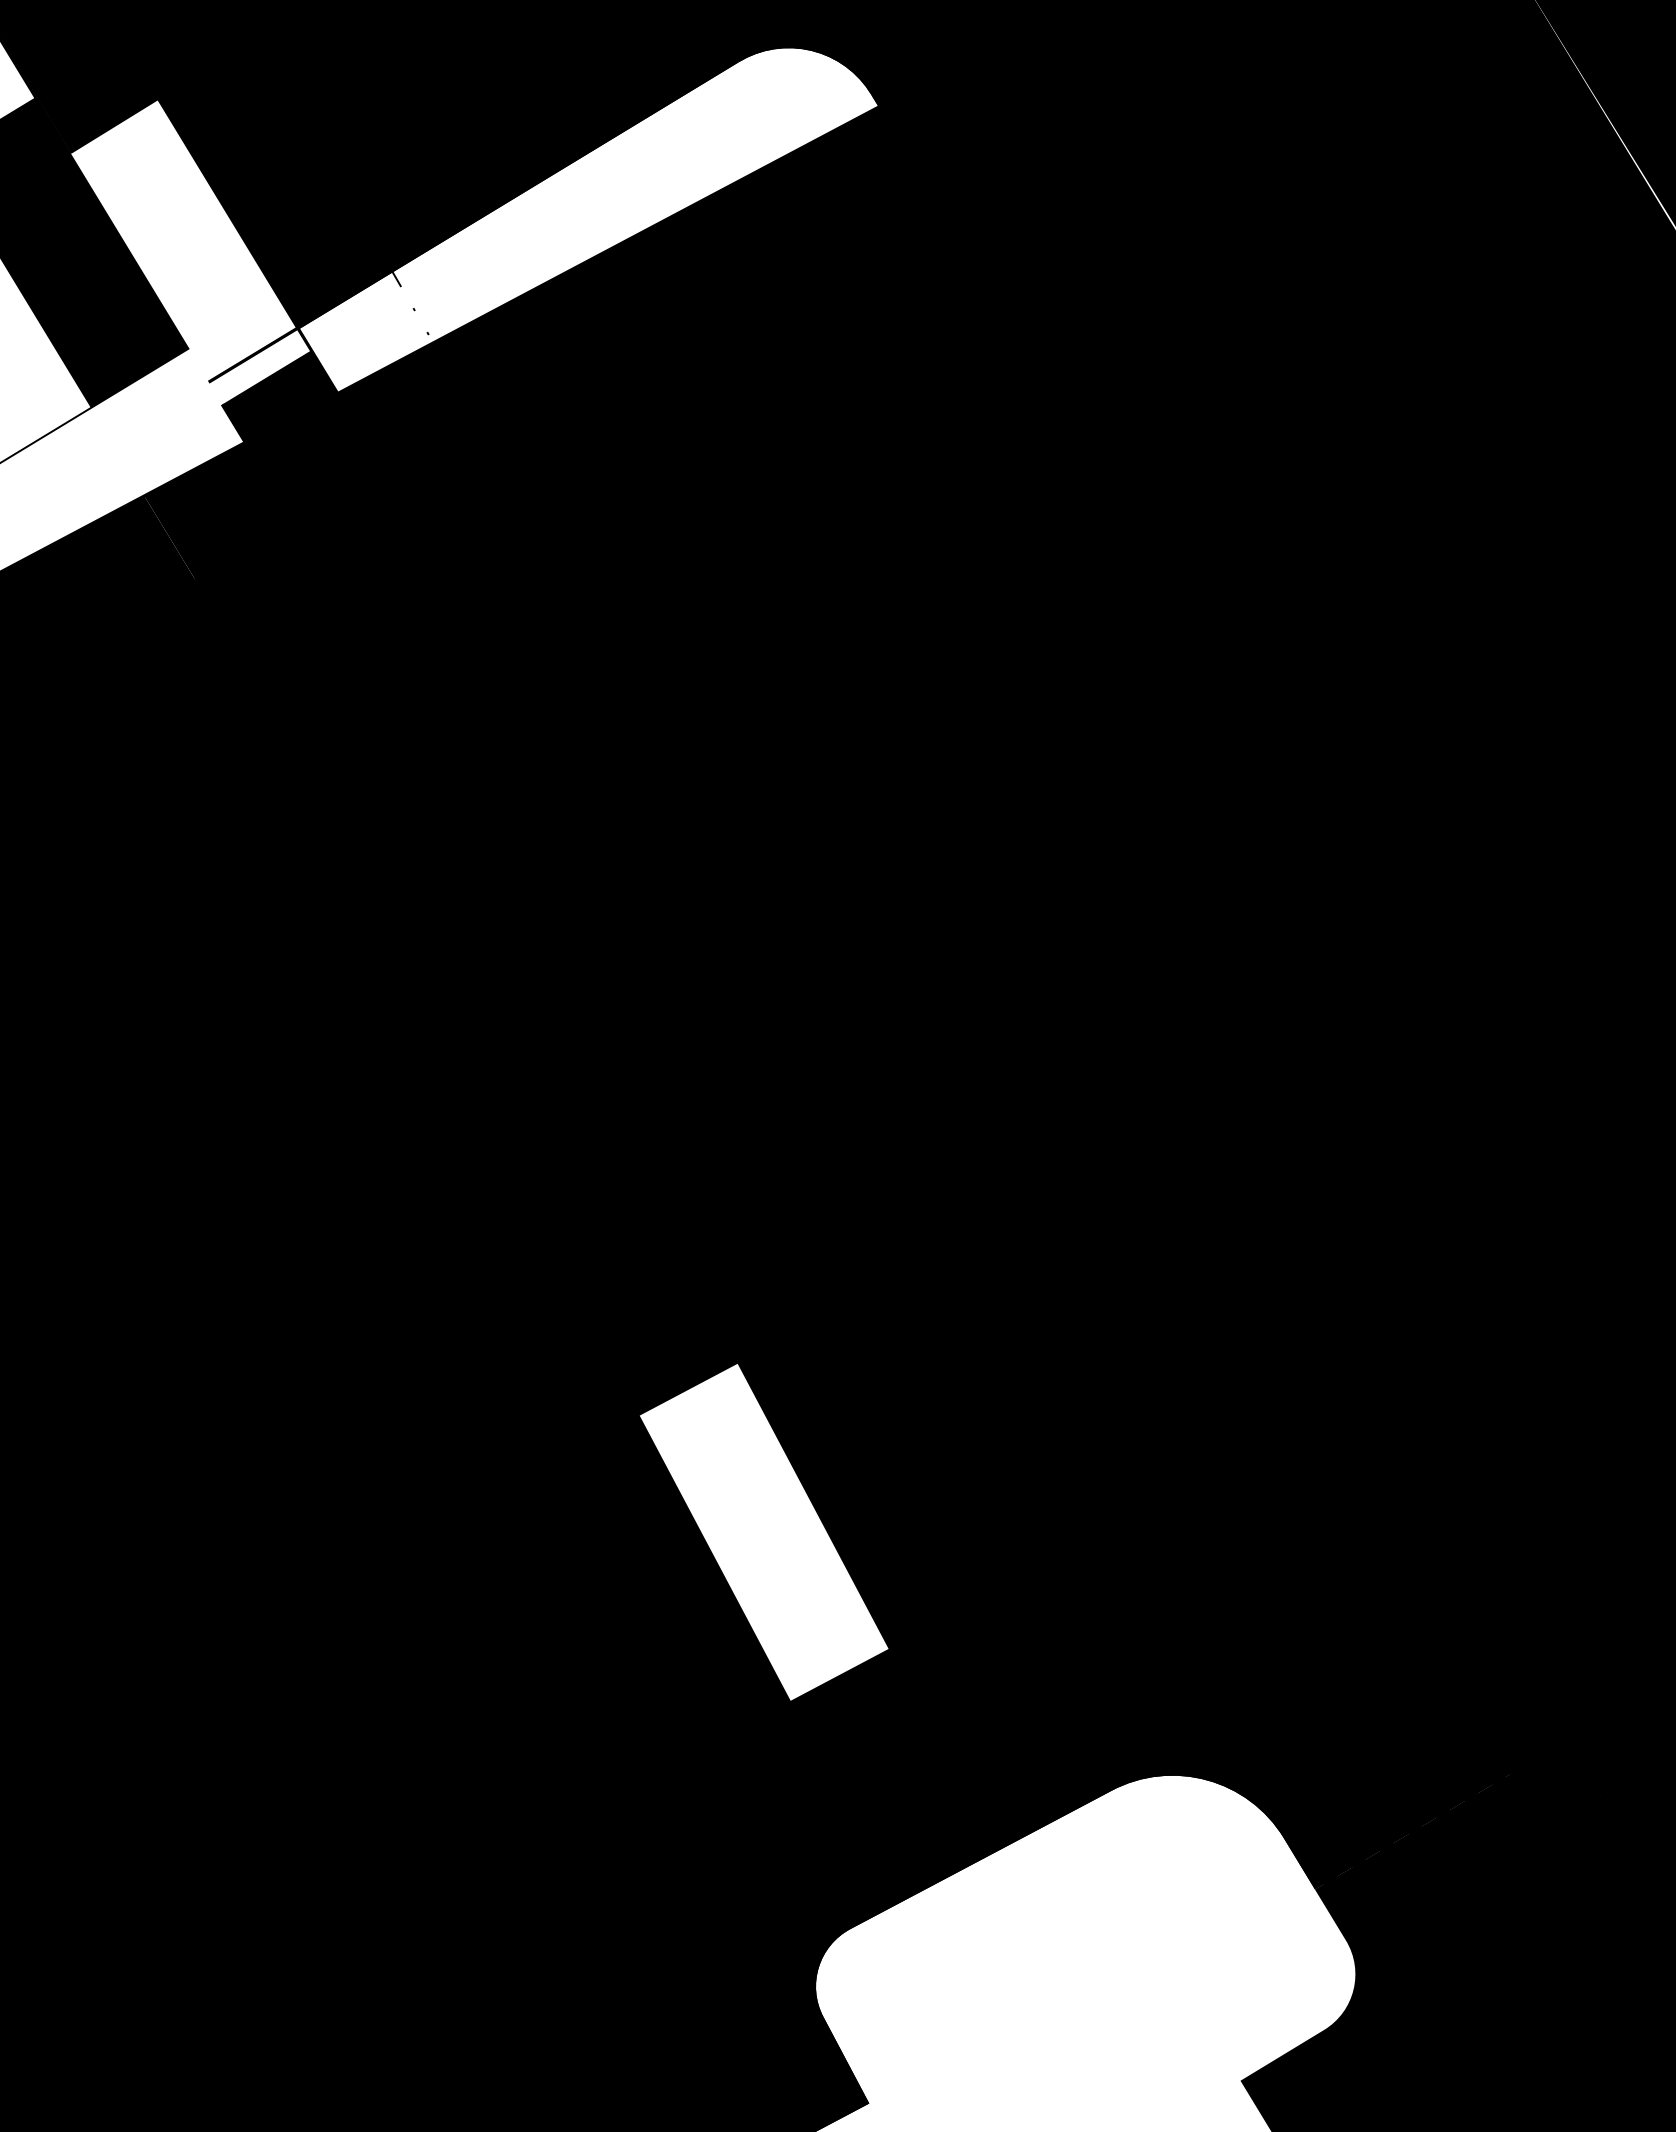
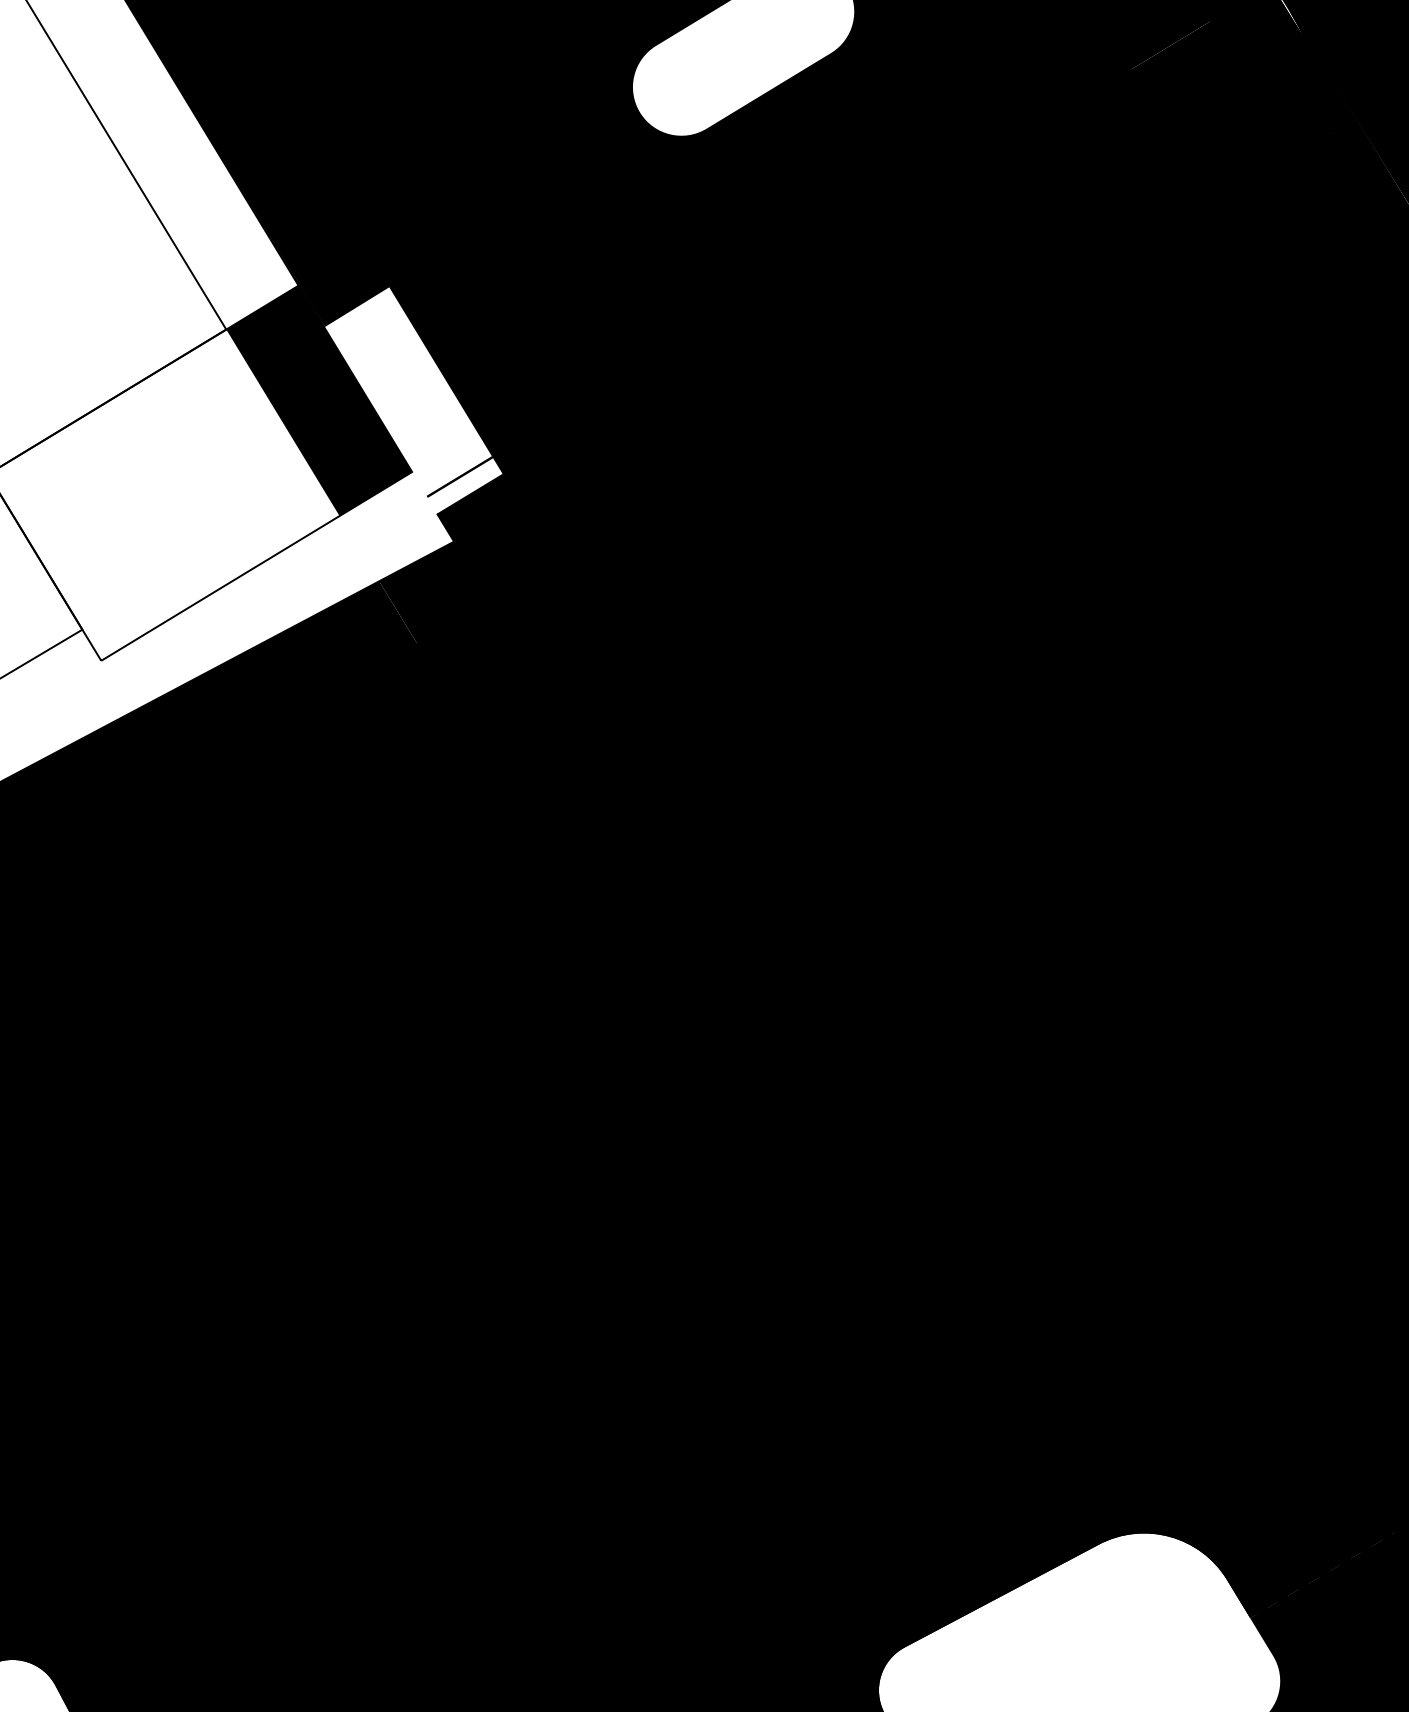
fill: (588, 220) -> (709, 376), added
fill: (764, 1532) -> (840, 1352), added

